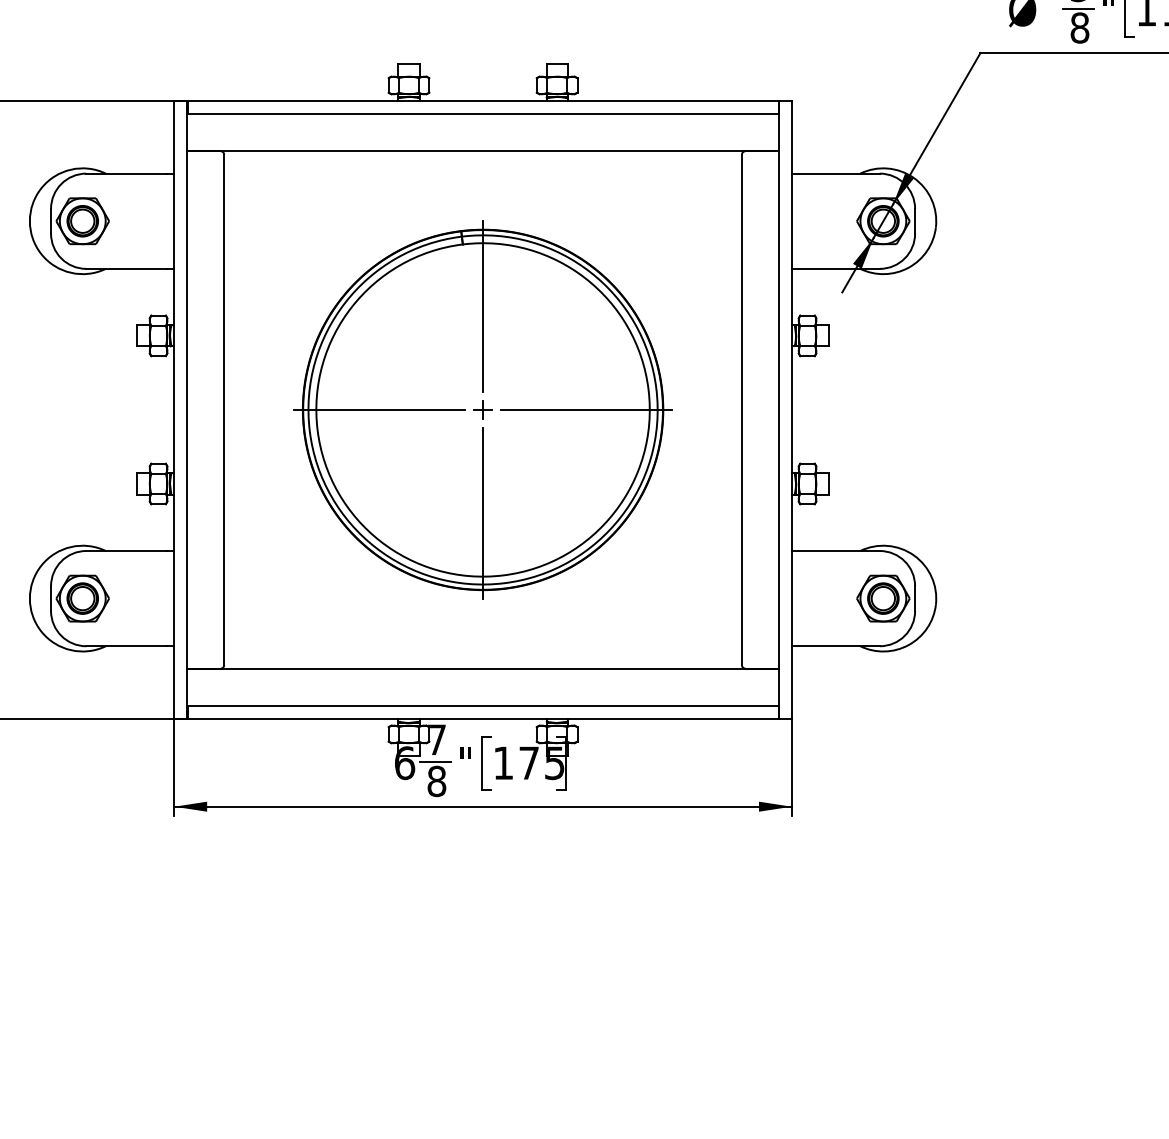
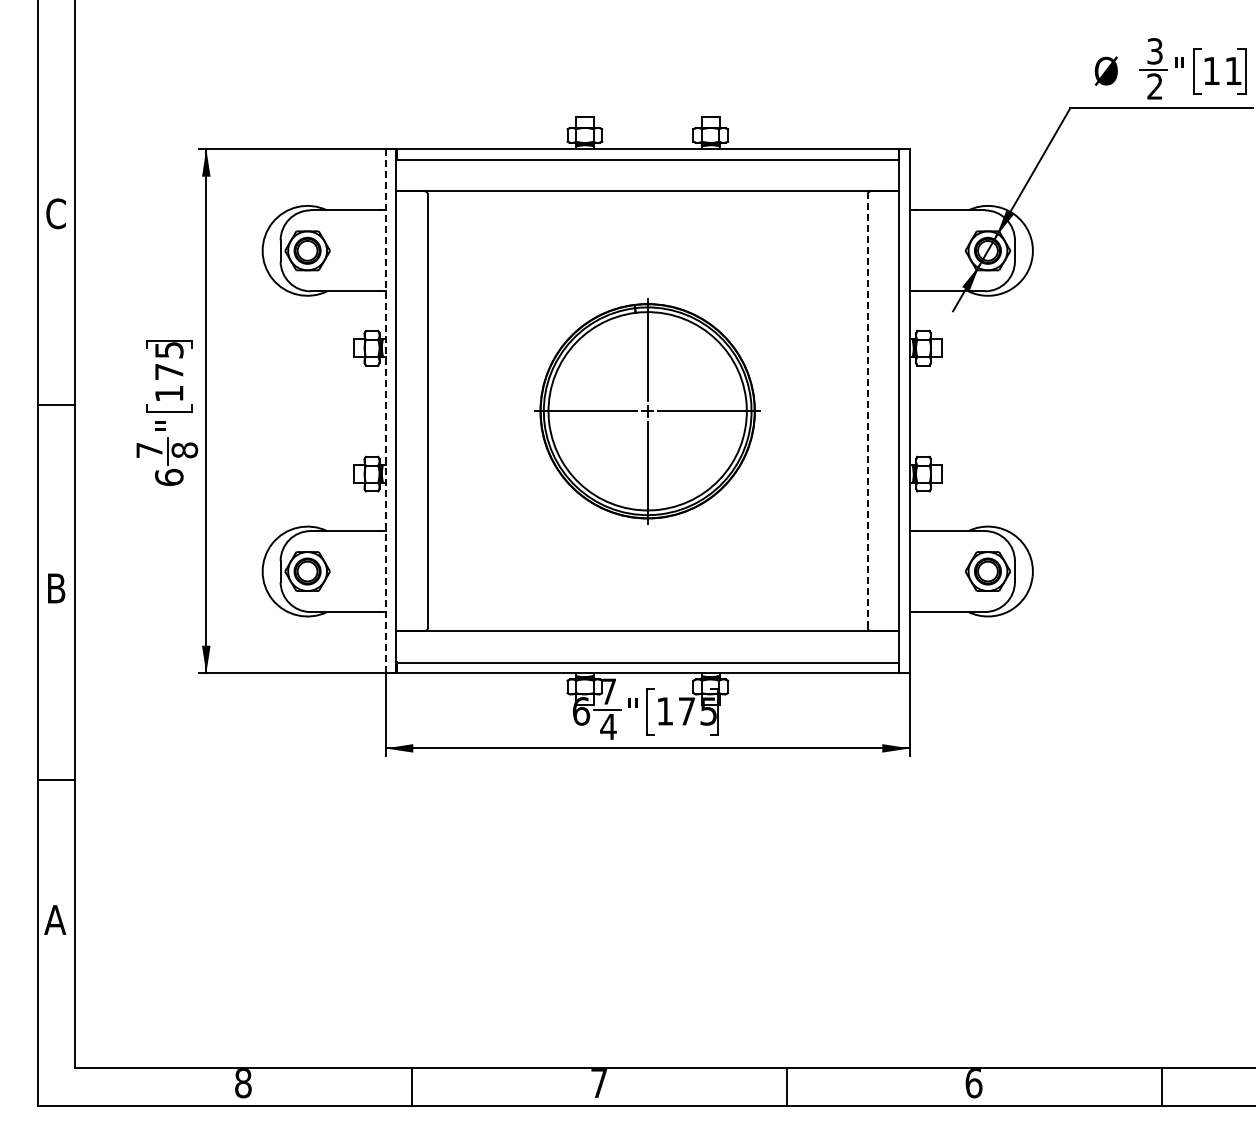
text: (1079, 27) -> (1154, 86), 8 -> 2
line: (174, 409) -> (385, 410), solid -> dashed
part: (482, 410) -> (647, 411), size x0.7
line: (741, 410) -> (867, 411), solid -> dashed
text: (436, 780) -> (608, 726), 8 -> 4

